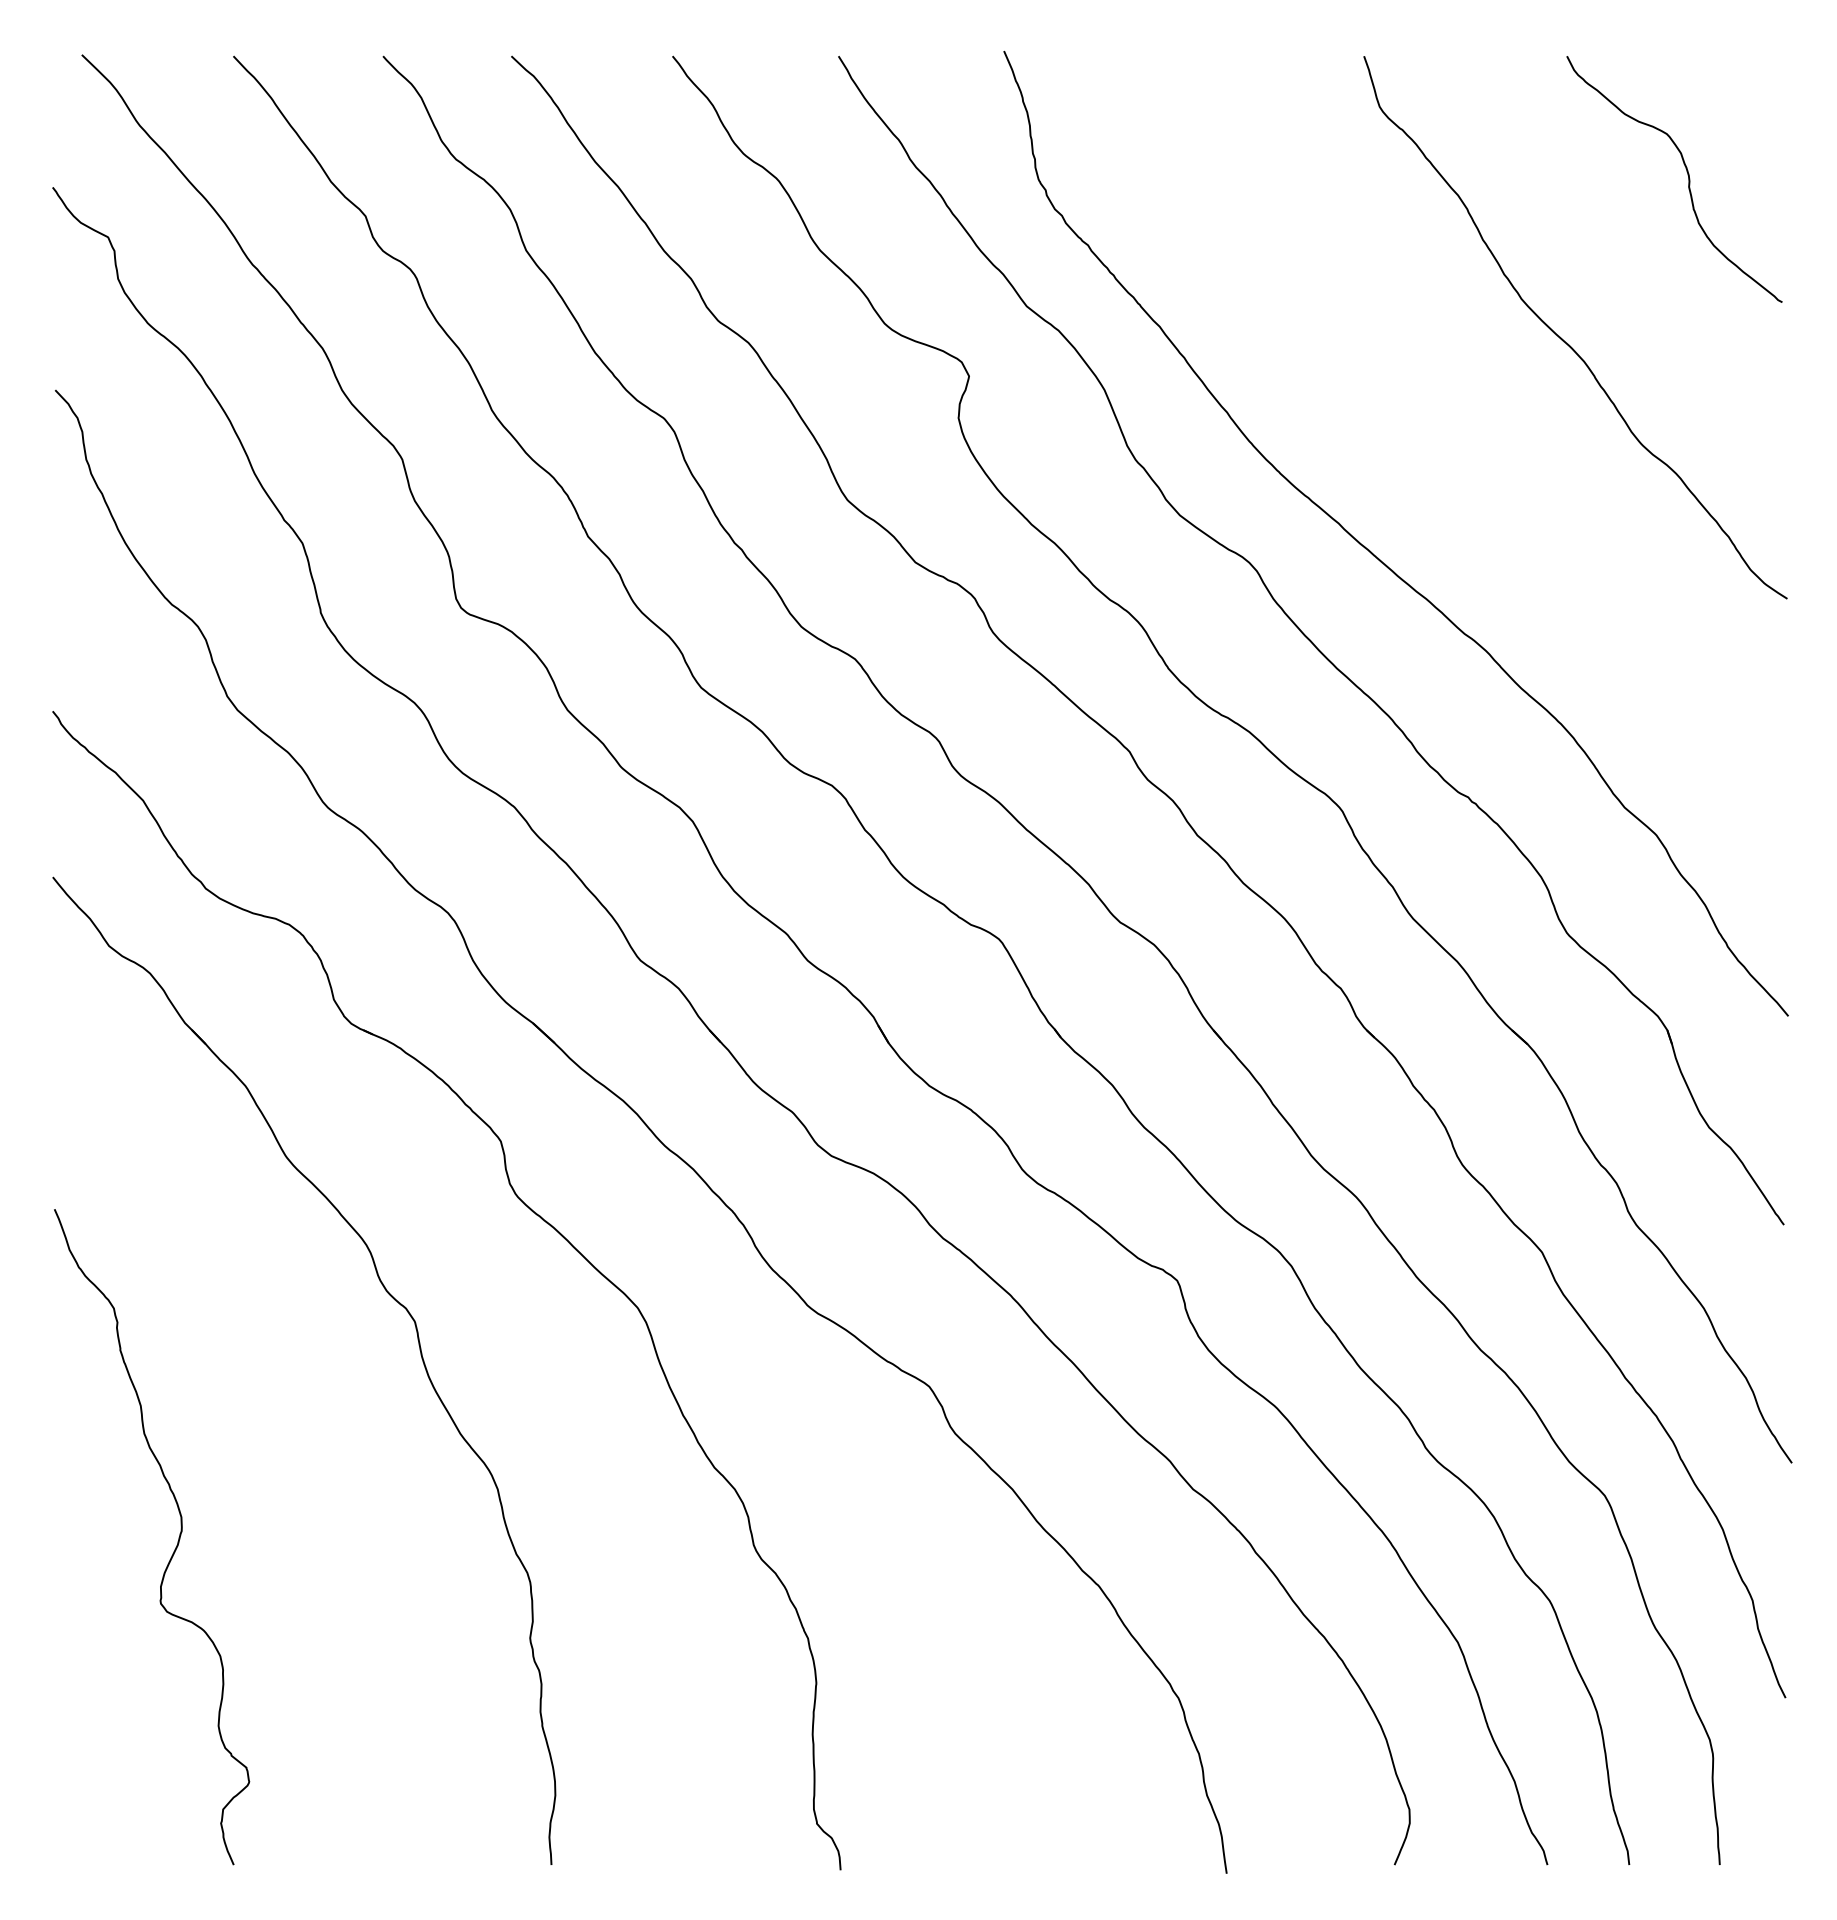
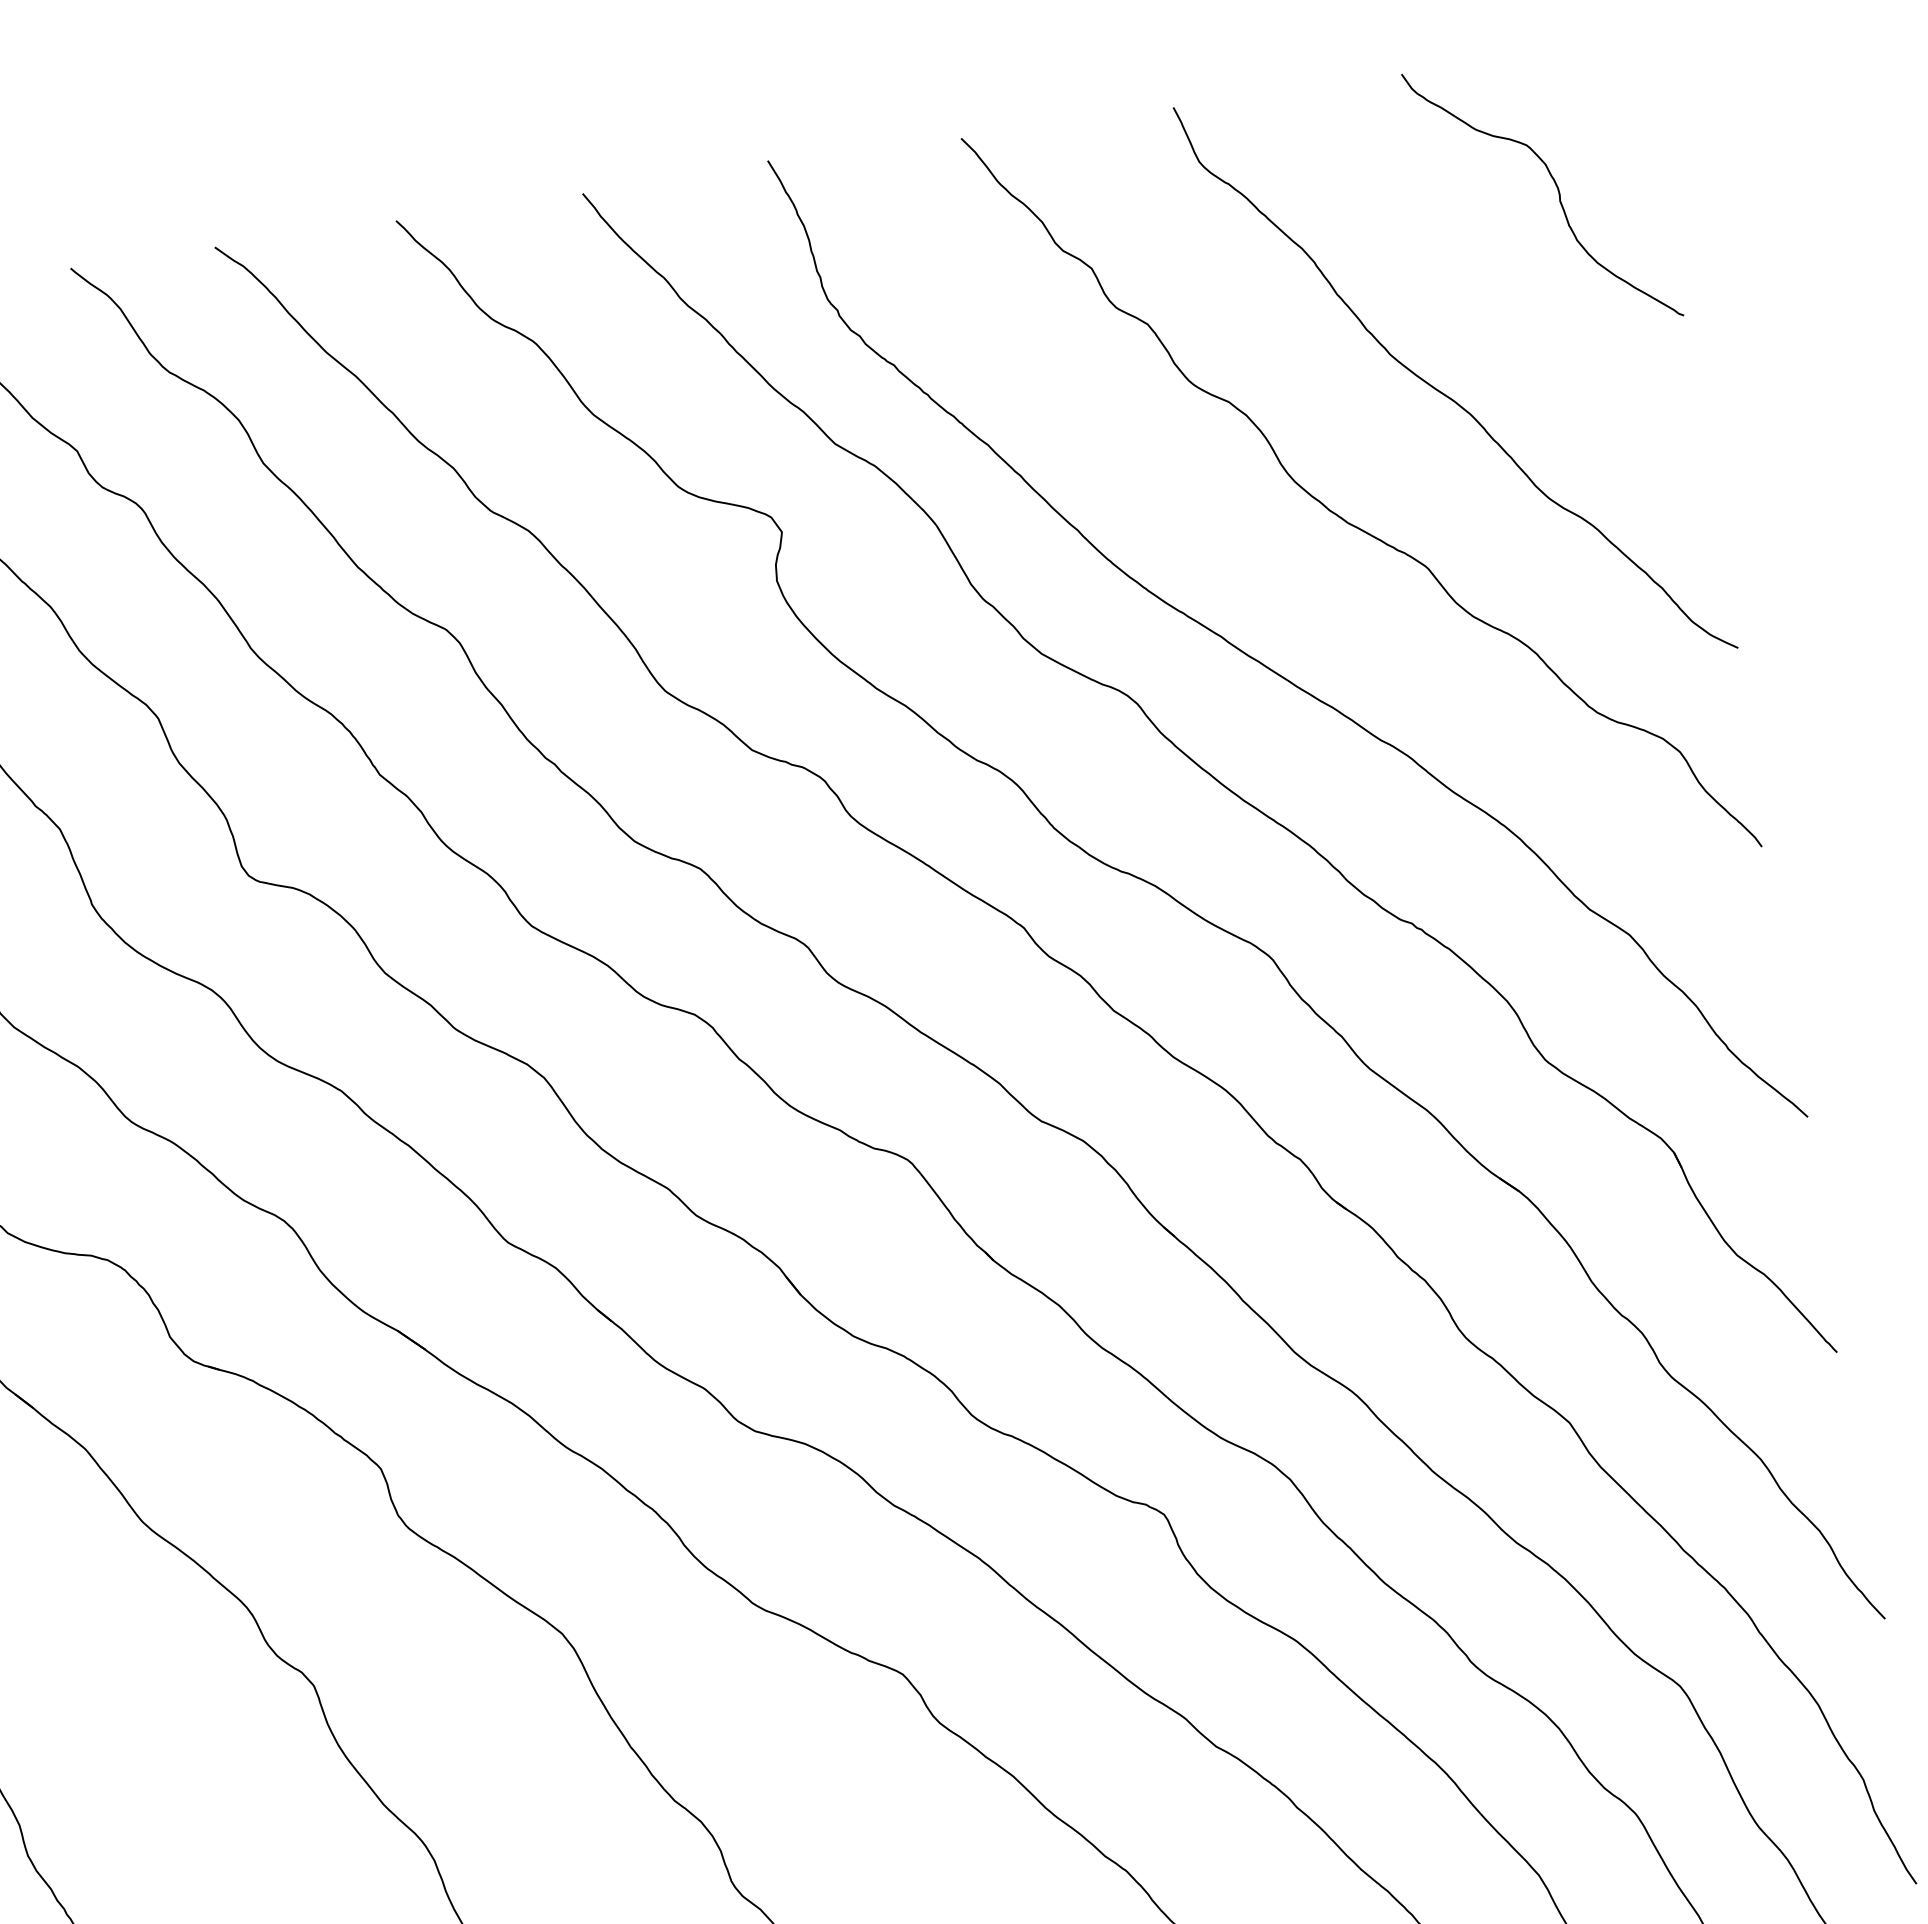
curve: (1458, 434) -> (1341, 517), added

